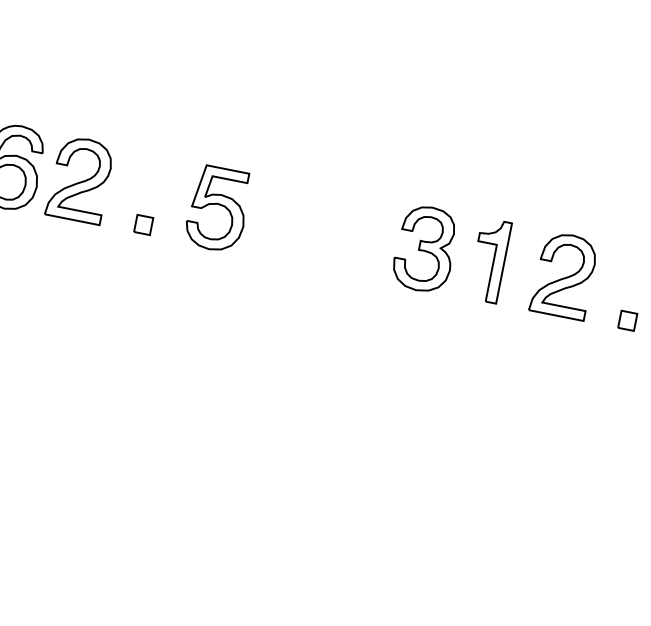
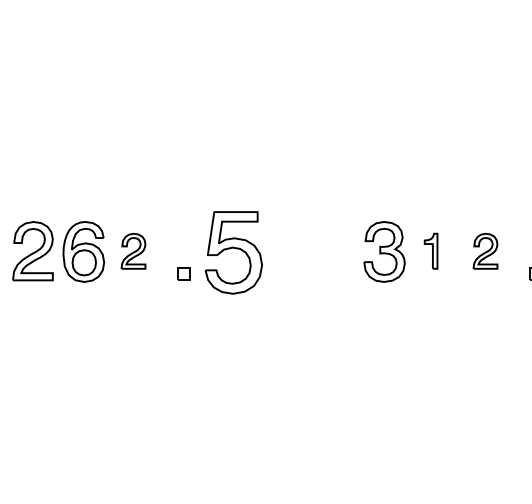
part: (80, 180) -> (133, 251), size x0.6
part: (218, 208) -> (234, 252), size x1.4
part: (488, 260) -> (430, 251), size x0.6
part: (564, 275) -> (485, 251), size x0.6

